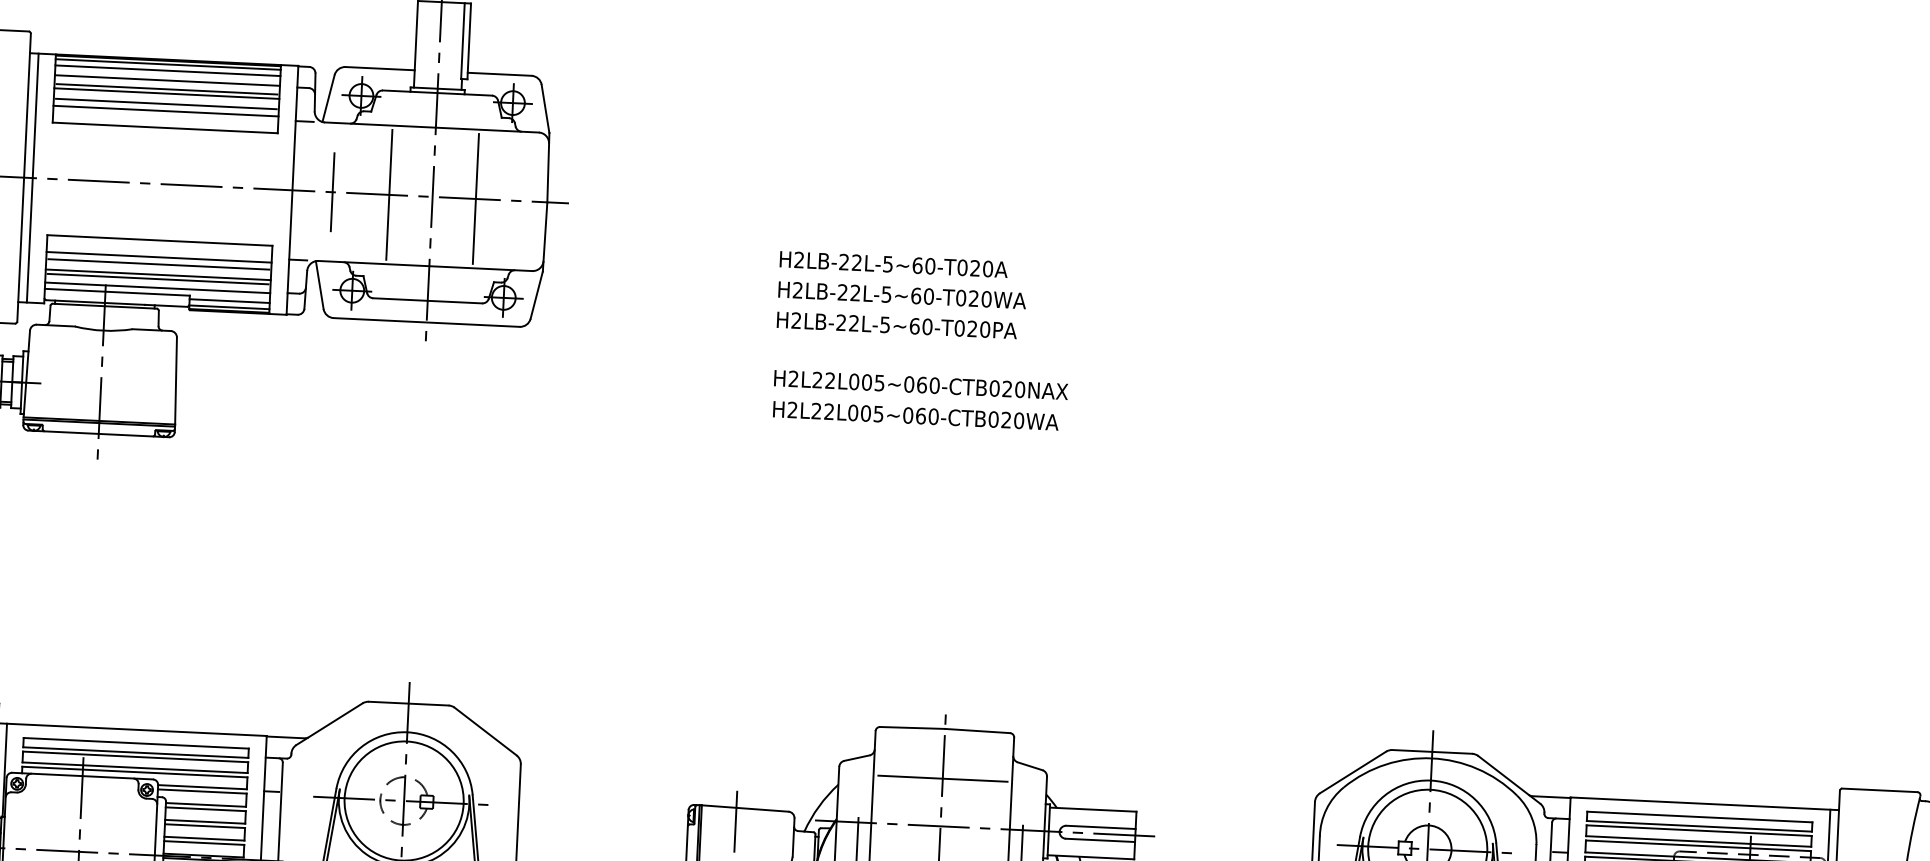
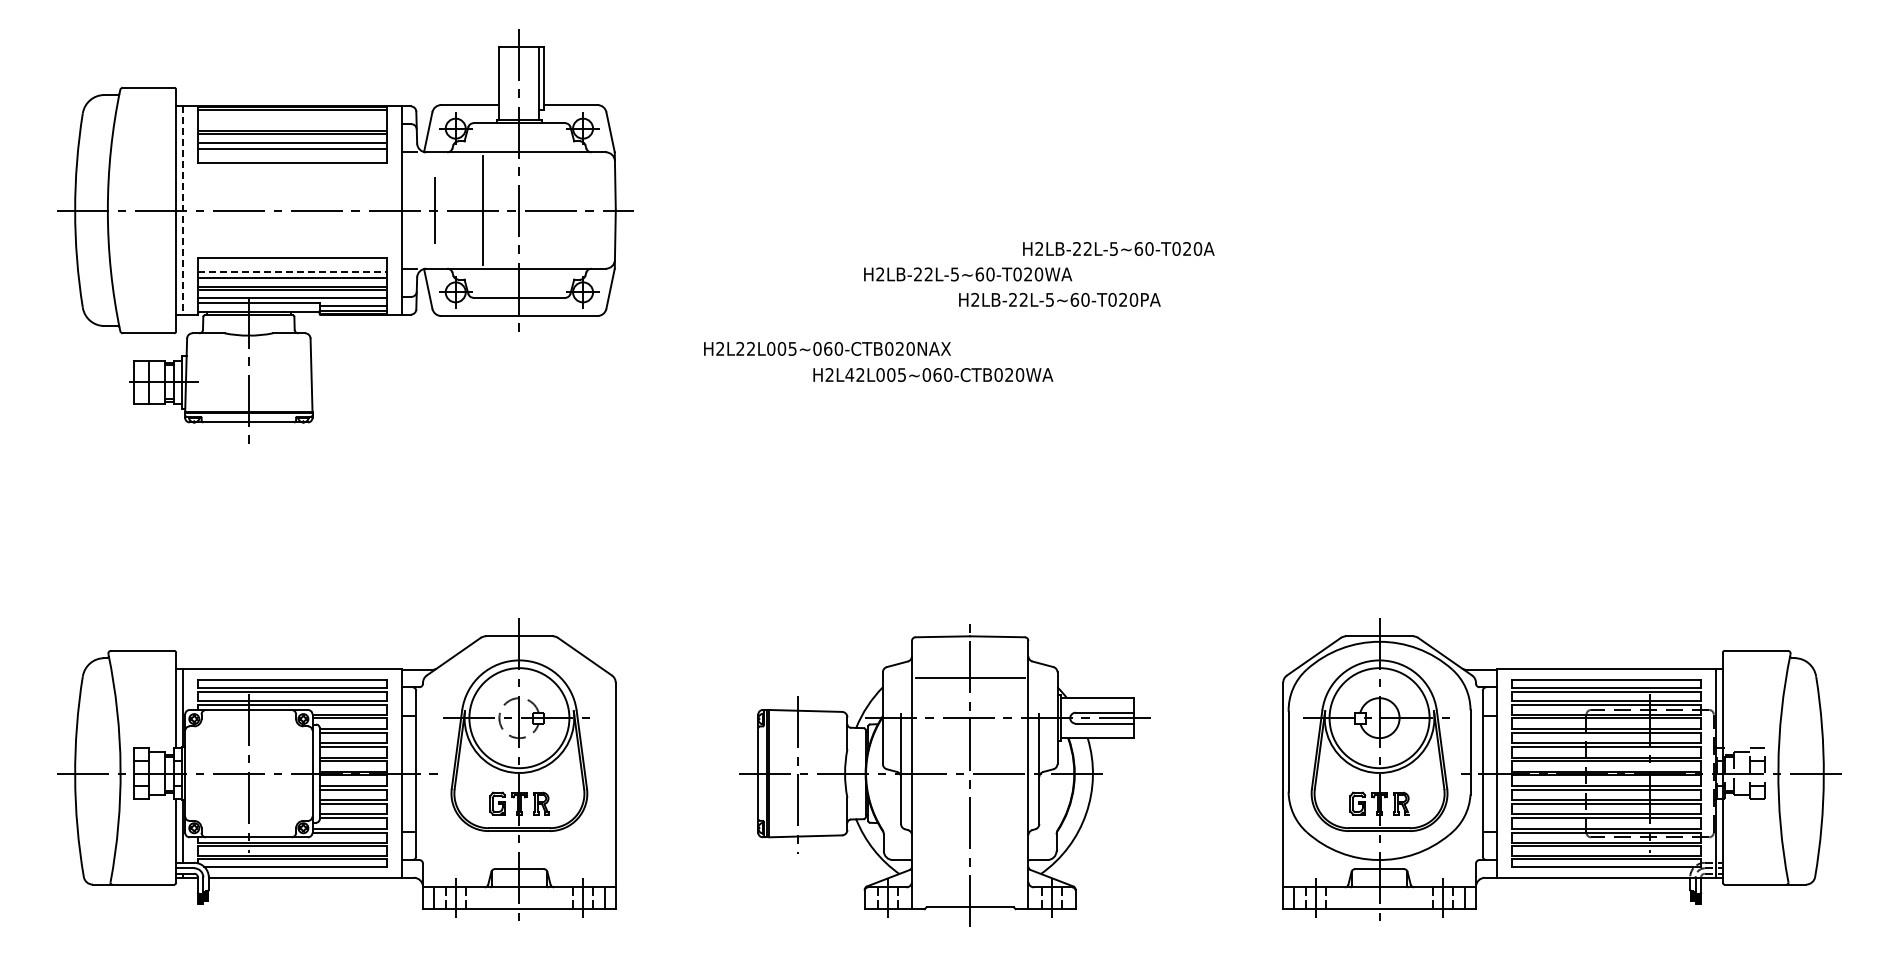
line: (167, 71) -> (292, 115), removed
line: (167, 80) -> (292, 123), removed
line: (32, 178) -> (183, 210), solid -> dashed
line: (475, 198) -> (555, 210), removed
line: (159, 256) -> (292, 271), solid -> dashed
text: (893, 263) -> (1118, 248), moved
text: (902, 295) -> (968, 274), moved
text: (896, 324) -> (1059, 299), moved
text: (921, 384) -> (827, 348), moved
text: (816, 410) -> (849, 374), H2L22L005~060-CTB020WA -> H2L42L005~060-CTB020WA

